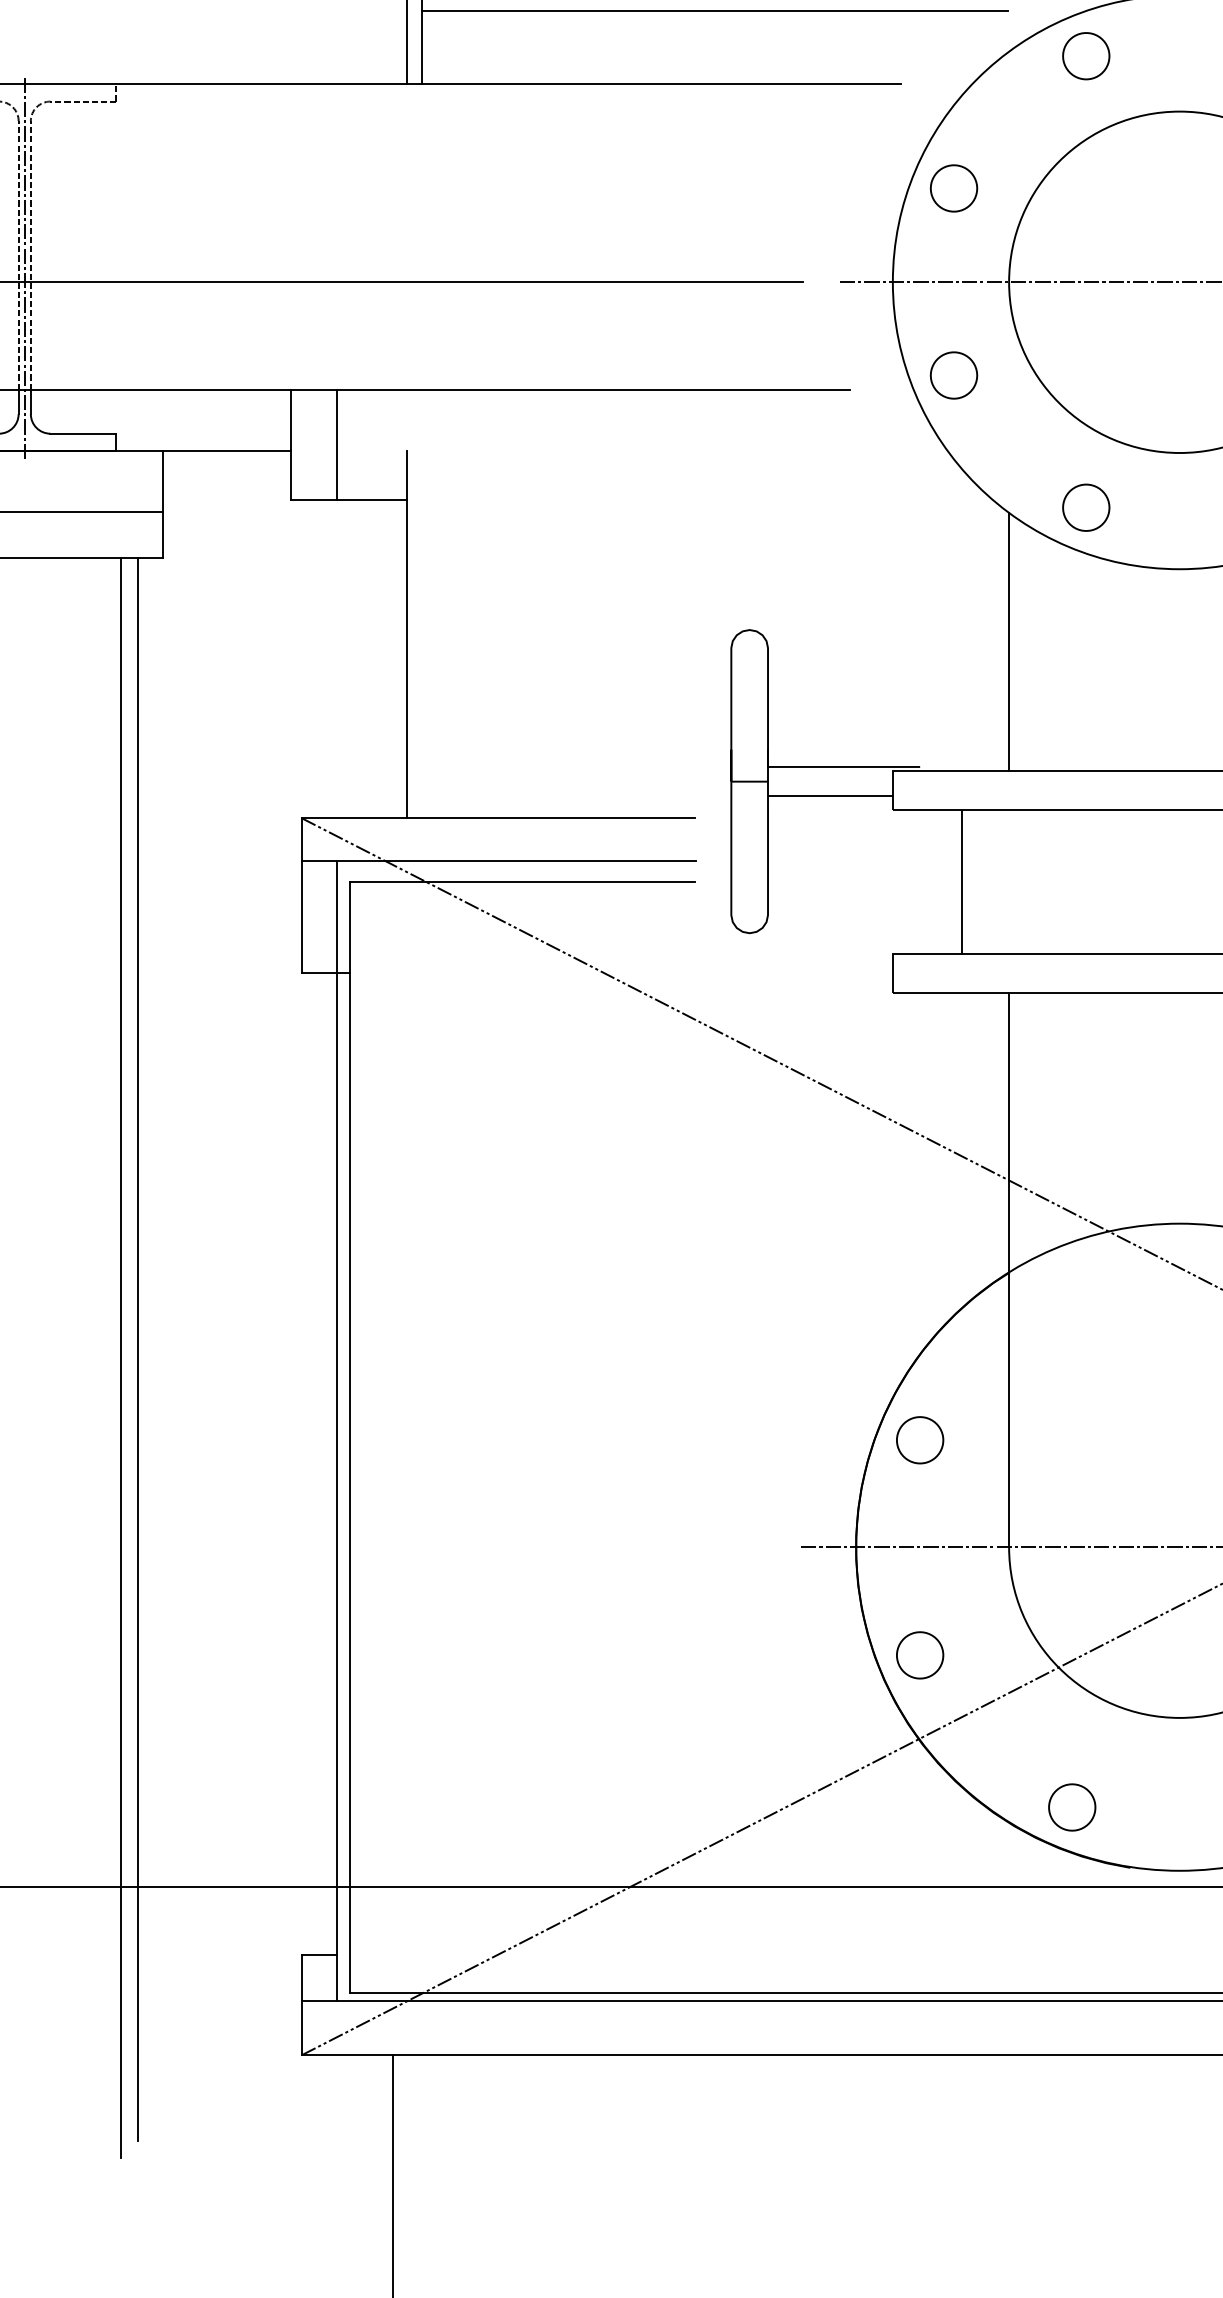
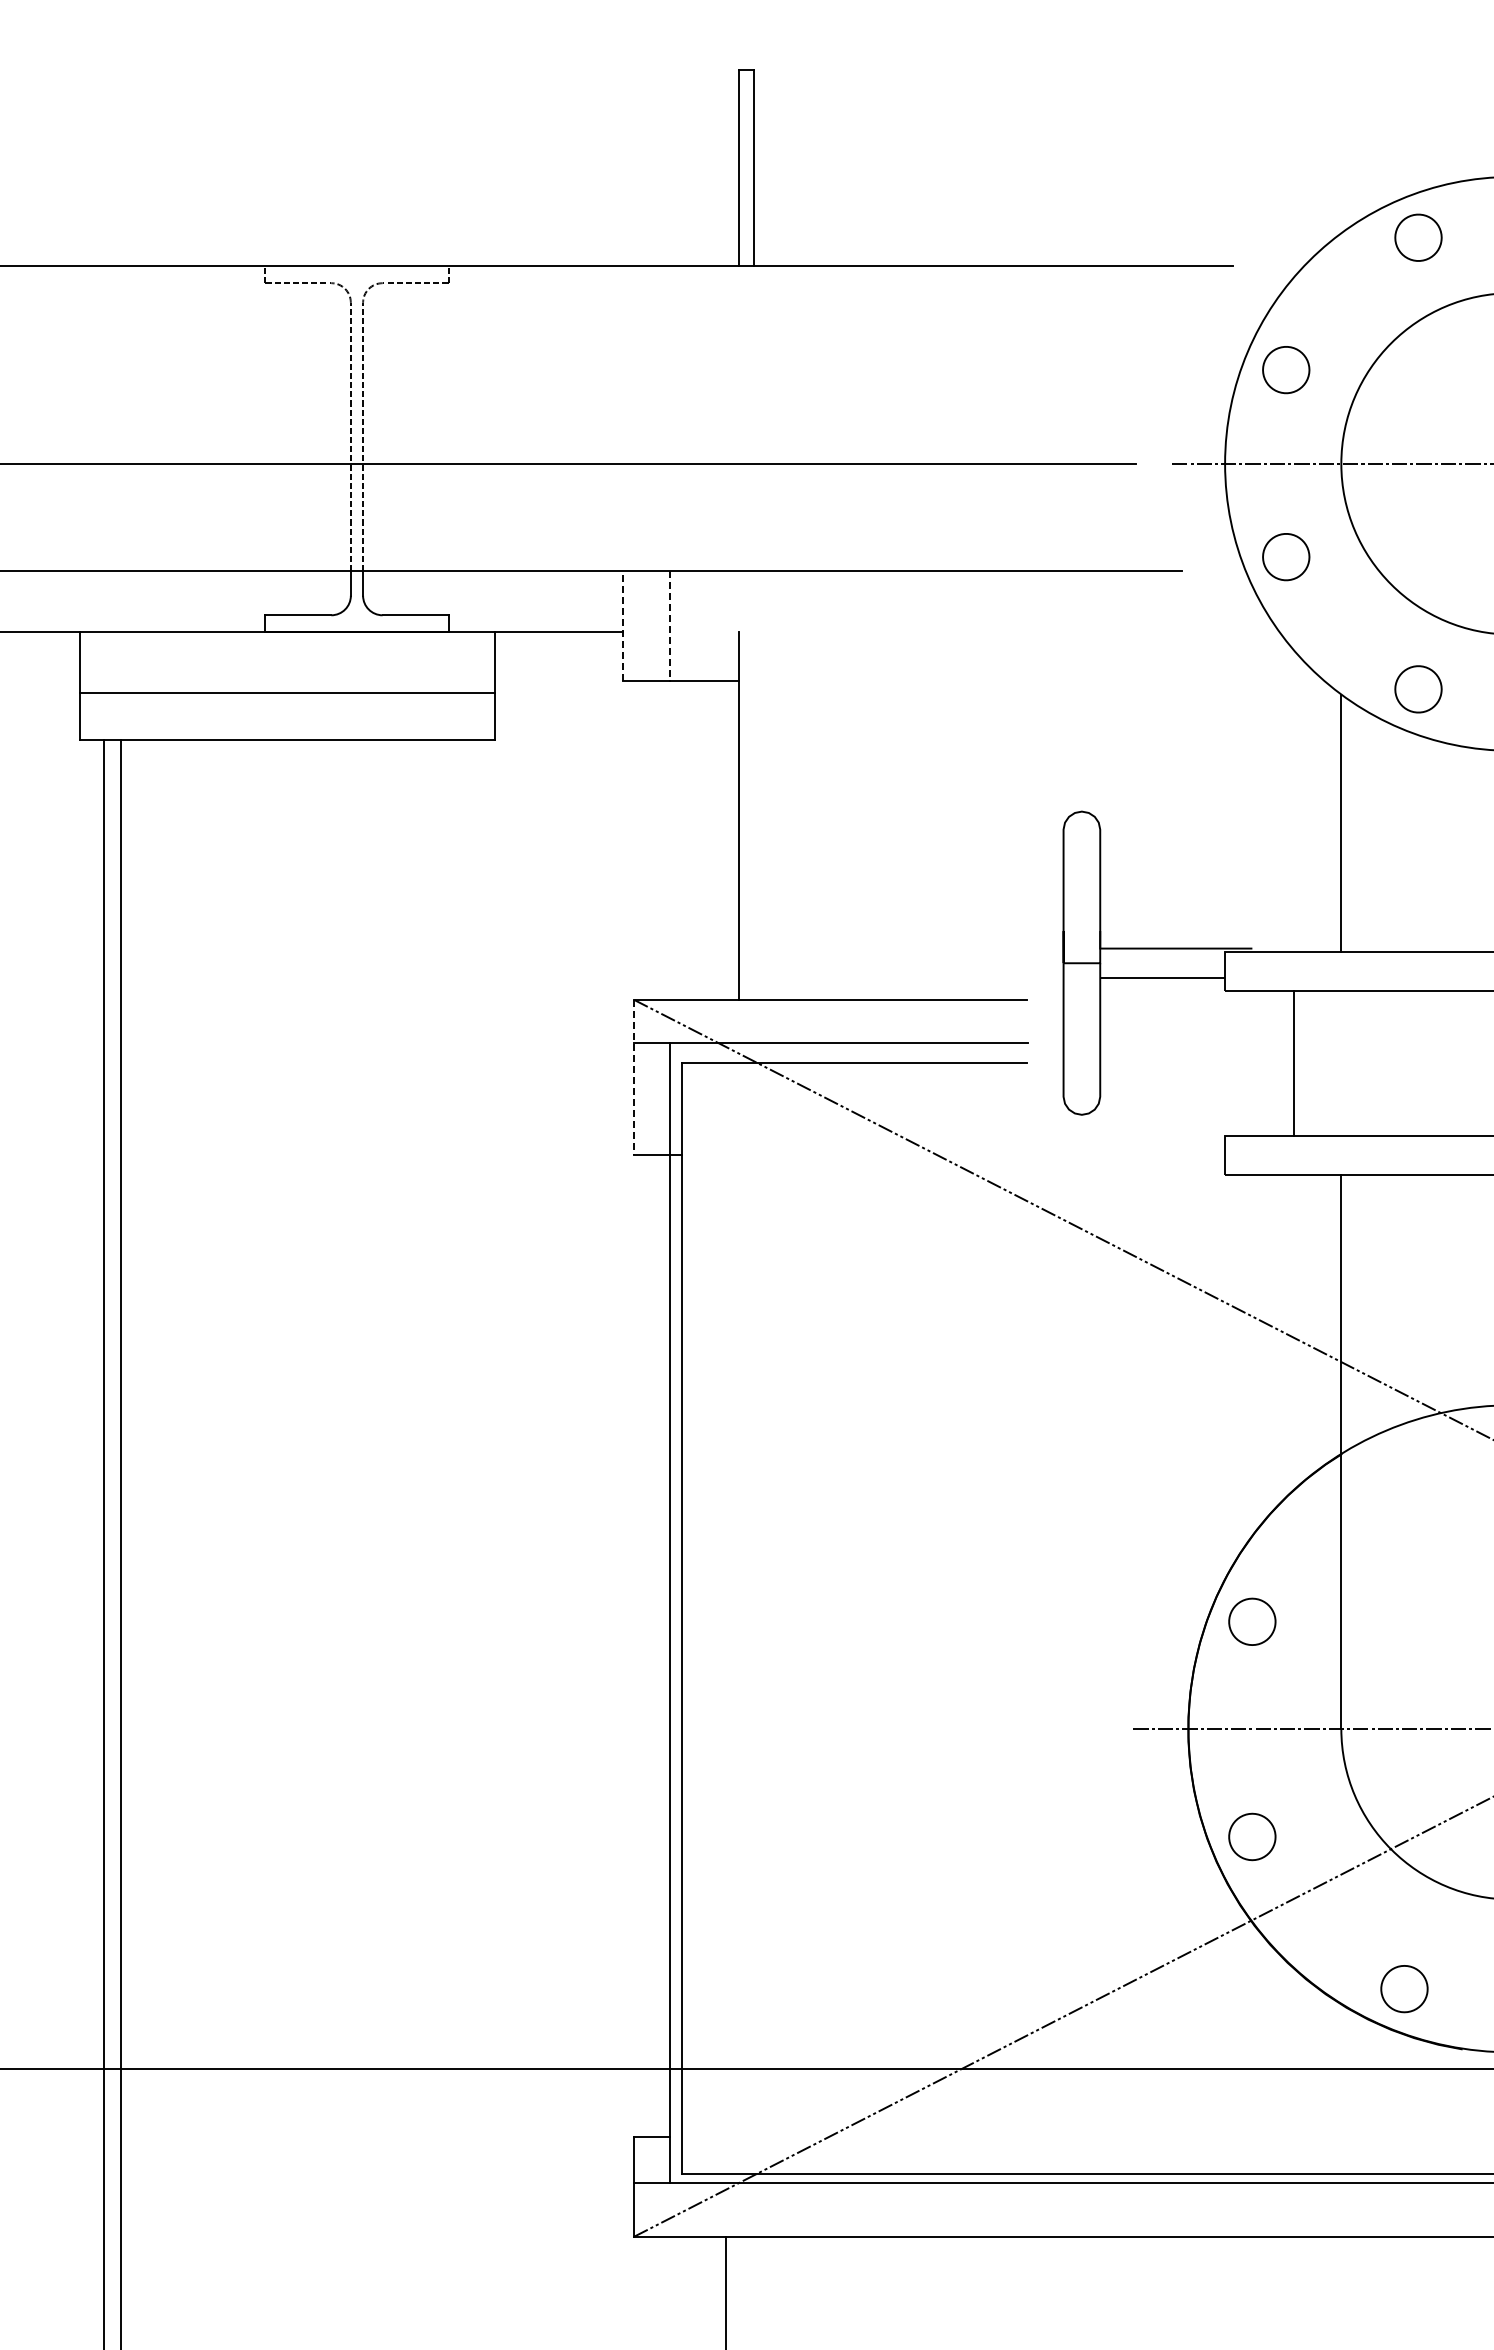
line: (714, 10) -> (1046, 192), removed
line: (24, 267) -> (356, 449), removed
line: (291, 444) -> (623, 626), solid -> dashed
line: (337, 444) -> (669, 626), solid -> dashed
line: (302, 895) -> (634, 1077), solid -> dashed
line: (138, 1348) -> (470, 1530), removed
line: (121, 1357) -> (453, 1539), removed

